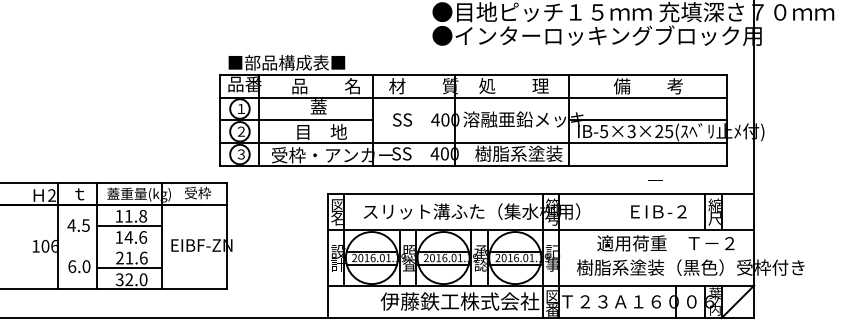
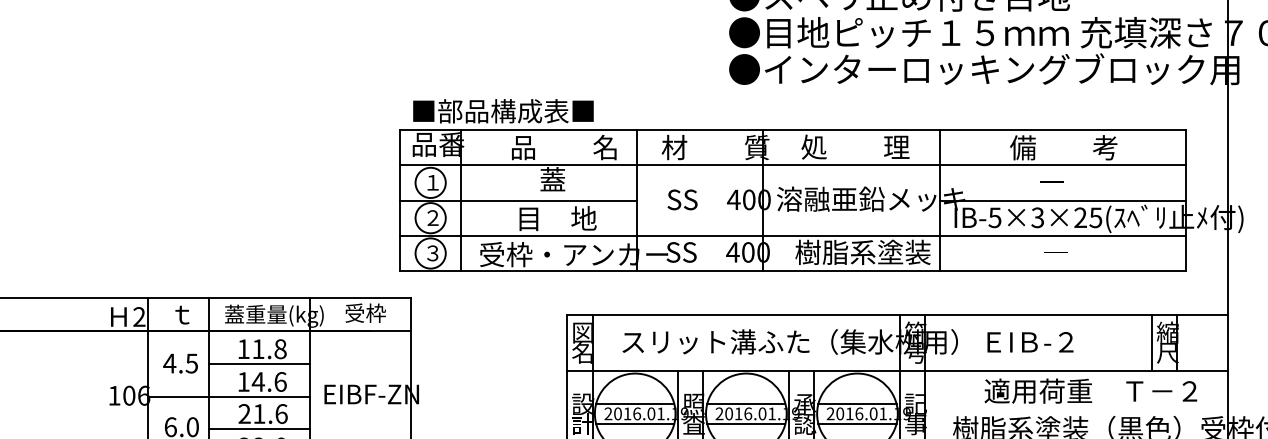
text: (655, 180) -> (1051, 182), moved
text: (658, 211) -> (1029, 341), moved
line: (109, 246) -> (228, 395), added

